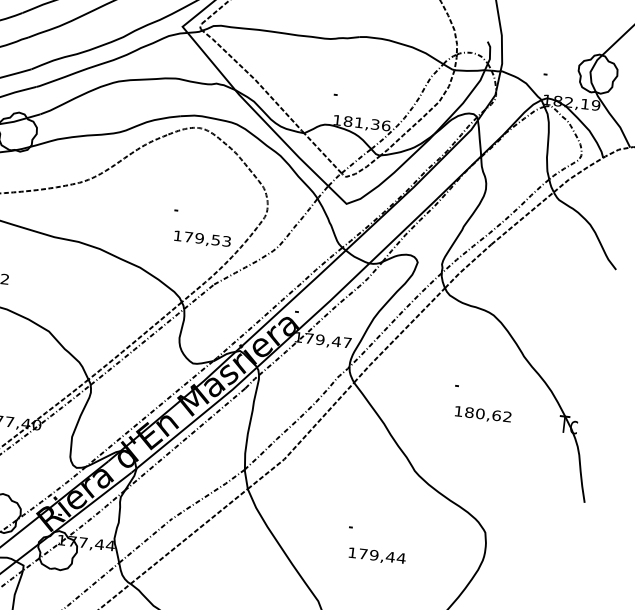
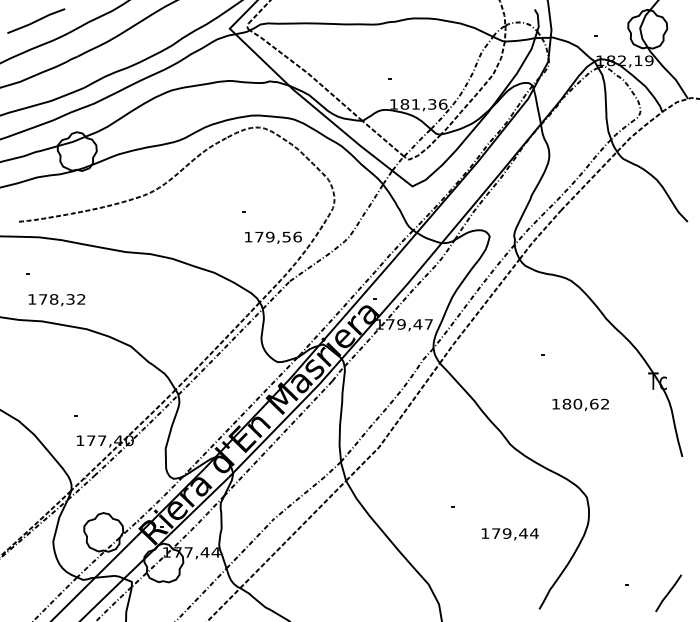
text: (226, 240) -> (297, 236), 179,53 -> 179,56
text: (482, 414) -> (580, 404), moved
text: (376, 556) -> (509, 534), moved

